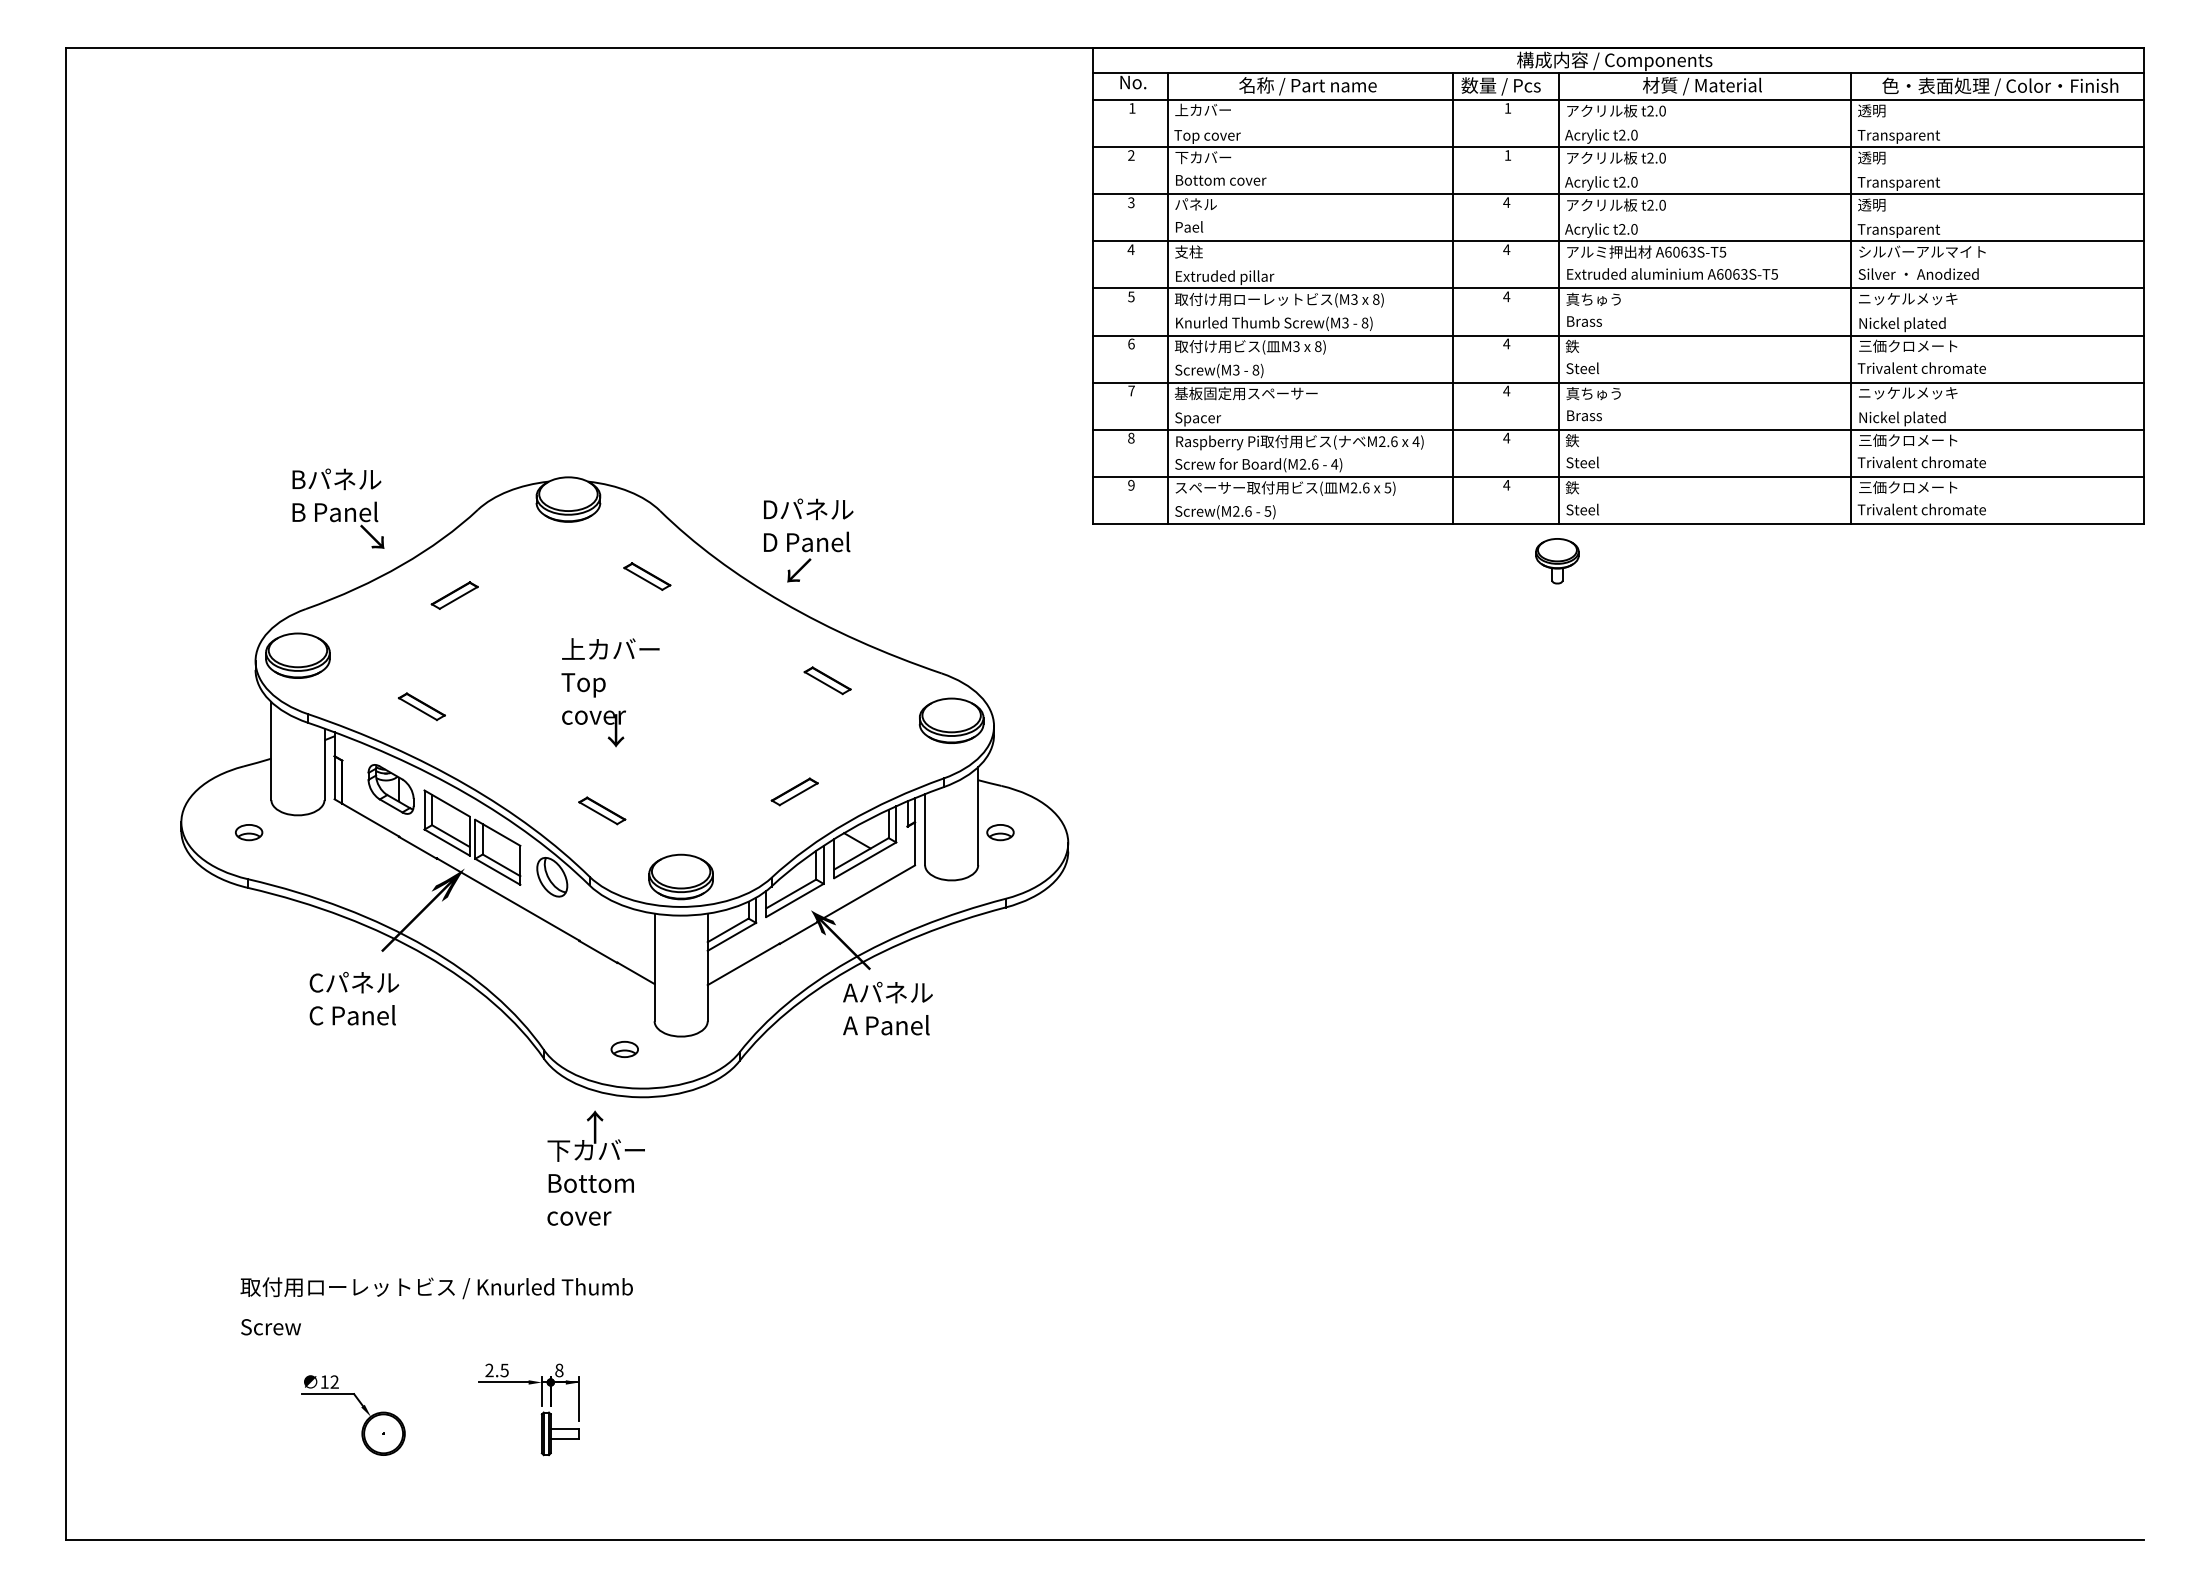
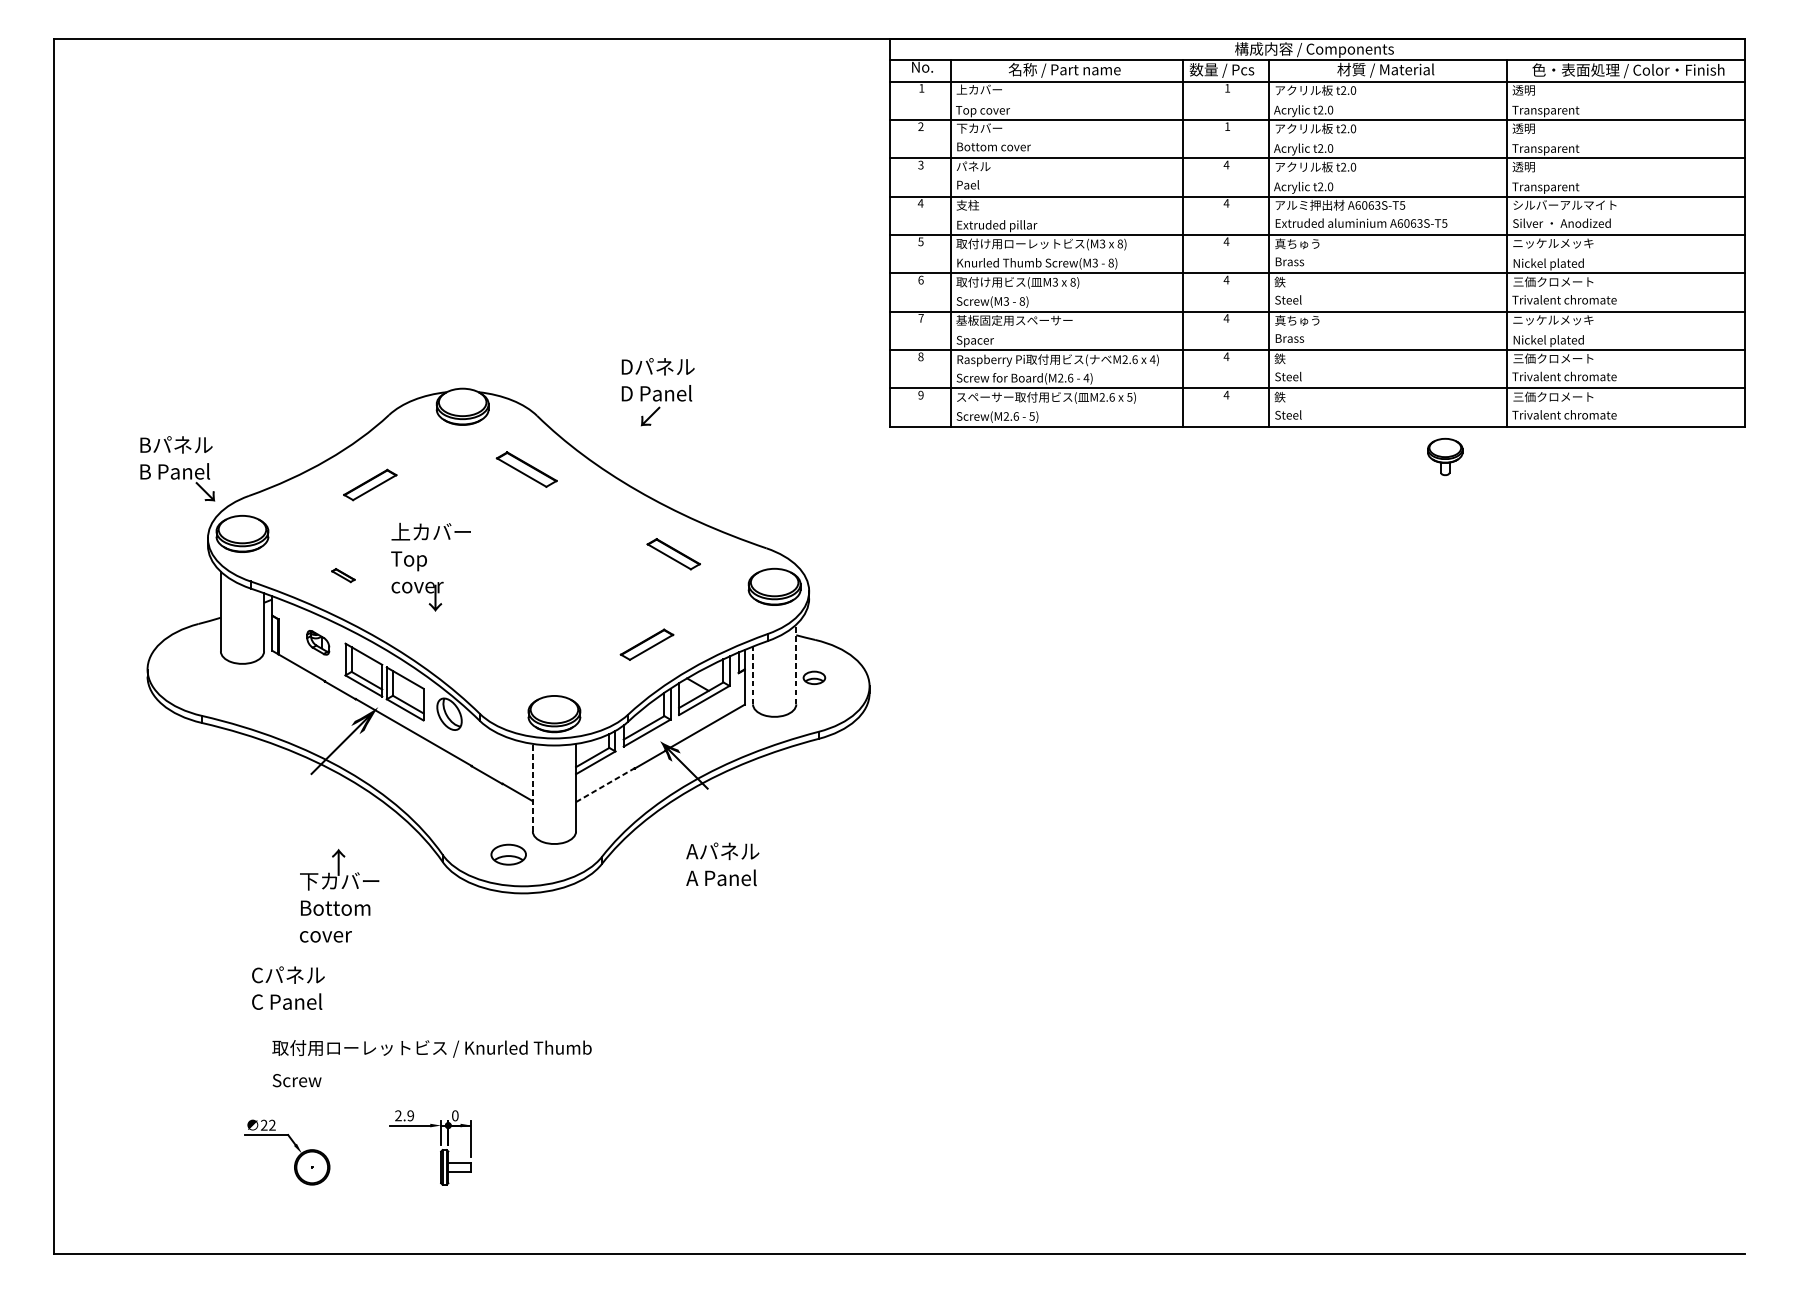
text: (338, 508) -> (177, 468), moved
text: (808, 540) -> (658, 392), moved
part: (1557, 561) -> (1445, 457), moved
part: (647, 576) -> (527, 469), size x1.6
part: (454, 595) -> (369, 484), size x1.4
part: (827, 680) -> (673, 554), size x1.4
text: (610, 692) -> (430, 567), moved
part: (421, 706) -> (343, 575), size x0.6
part: (390, 789) -> (317, 642), size x0.6
part: (794, 791) -> (646, 644), size x1.4
part: (602, 810) -> (490, 659), removed
line: (978, 816) -> (796, 664), solid -> dashed
line: (925, 829) -> (753, 675), solid -> dashed
part: (249, 832) -> (203, 677), removed
line: (743, 964) -> (605, 785), solid -> dashed
line: (654, 967) -> (532, 787), solid -> dashed
text: (354, 998) -> (288, 988), moved
text: (887, 1008) -> (722, 864), moved
part: (624, 1048) -> (508, 853), size x1.6
text: (595, 1167) -> (338, 895), moved
text: (436, 1306) -> (431, 1063), moved
text: (504, 1370) -> (410, 1115), 2.5 -> 2.9
text: (559, 1370) -> (455, 1115), 8 -> 0
text: (324, 1381) -> (264, 1124), 12 -> 22

